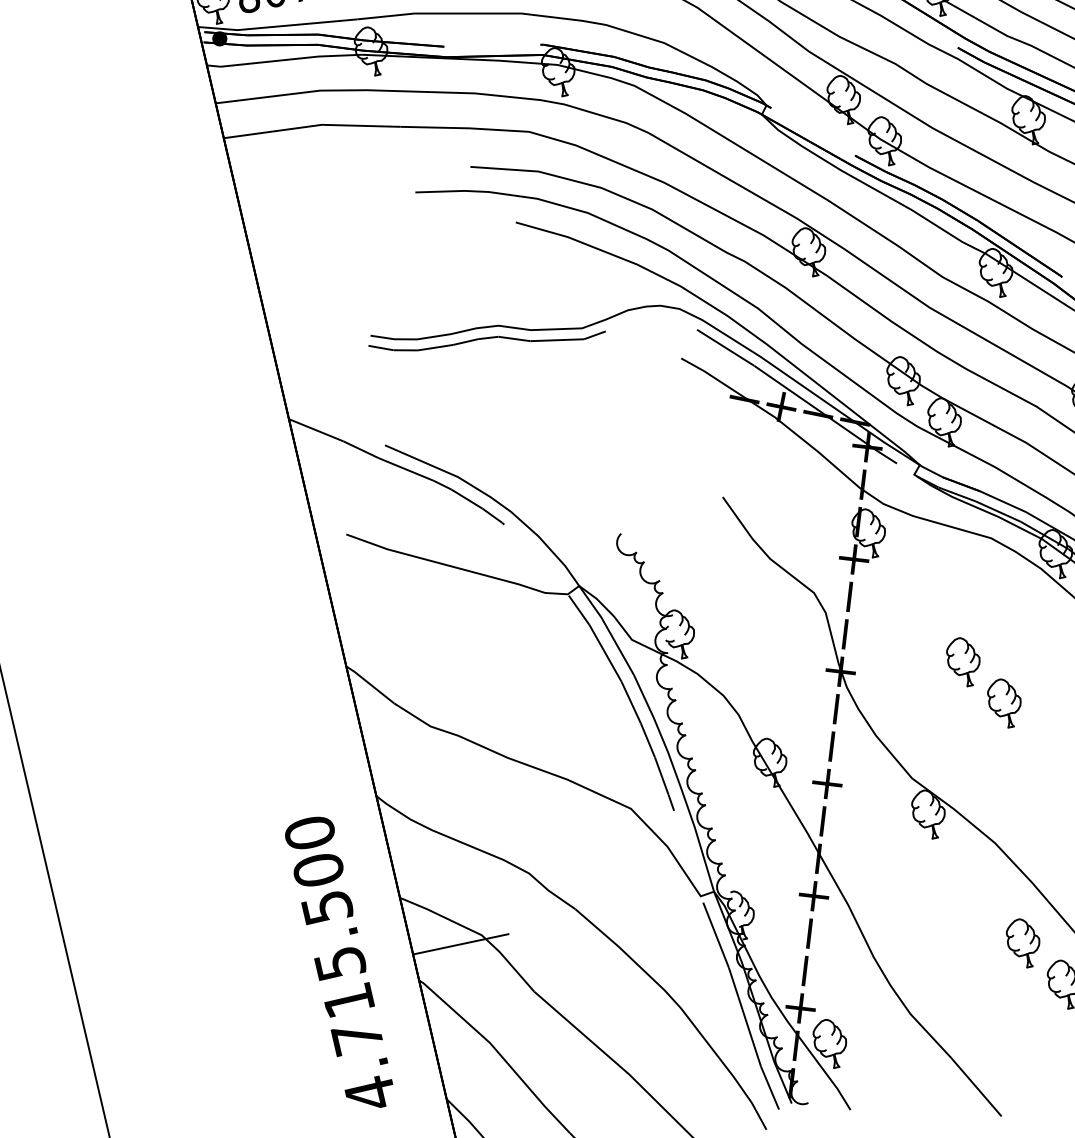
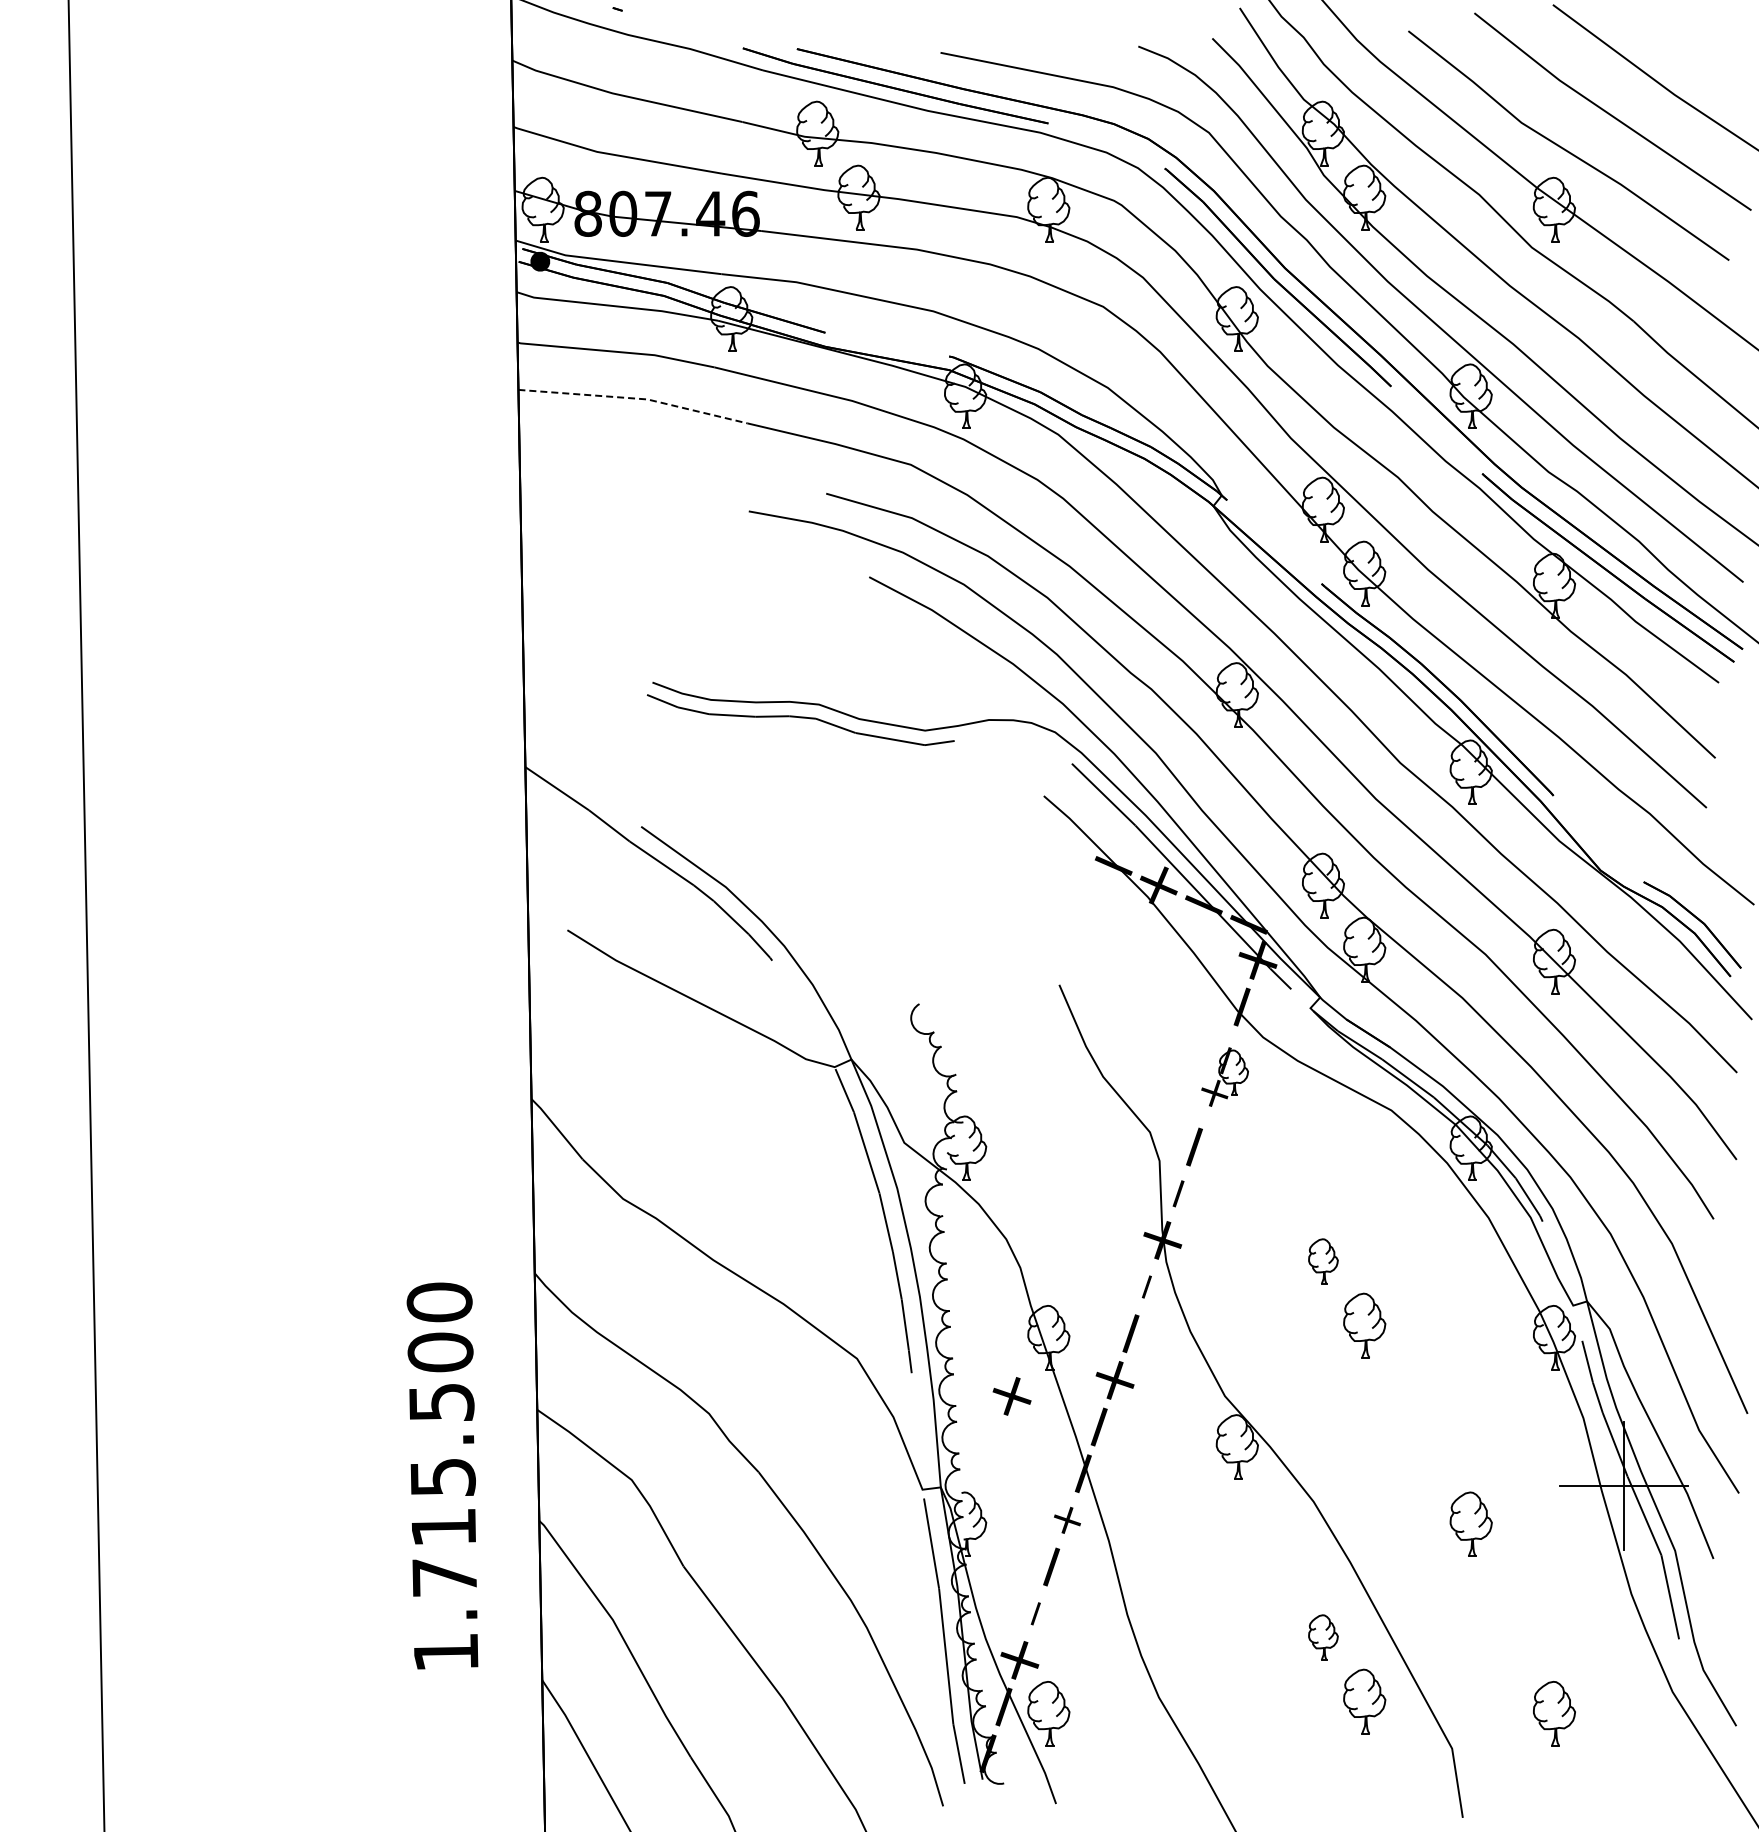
line: (311, 126) -> (634, 398), solid -> dashed
part: (860, 539) -> (1224, 1076), size x0.7
part: (845, 634) -> (1178, 1193), size x0.7
part: (964, 661) -> (1323, 1261), size x0.7
part: (835, 708) -> (1146, 1286), size x0.6
part: (752, 812) -> (1011, 1396), added
part: (814, 896) -> (1067, 1520), size x0.7
part: (1024, 943) -> (1323, 1637), size x0.7
line: (460, 944) -> (602, 1485), removed
part: (804, 970) -> (1035, 1613), size x0.6
text: (370, 1093) -> (446, 1652), 4.715.500 -> 1.715.500

